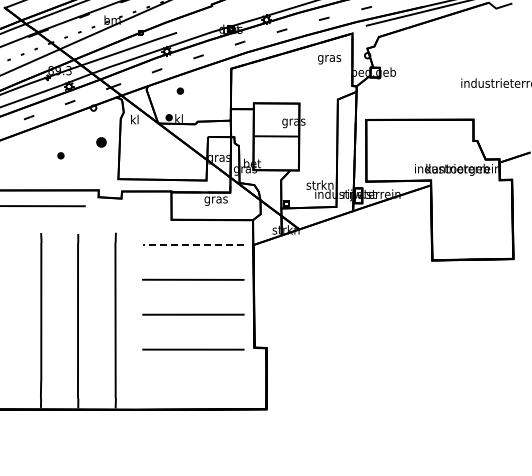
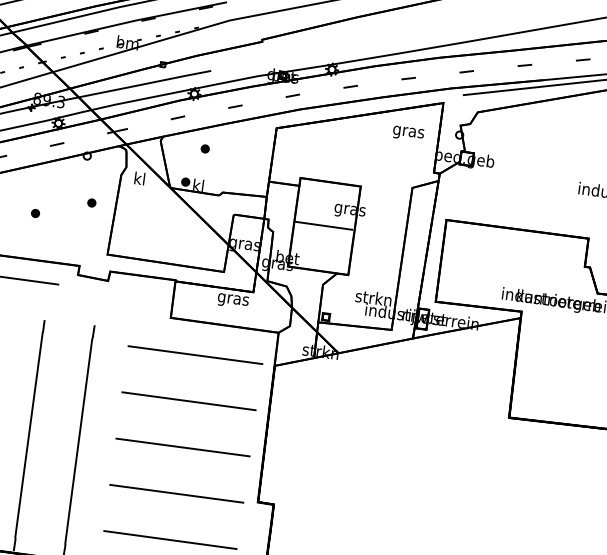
part: (101, 142) -> (91, 203), size x0.62
line: (193, 245) -> (195, 355), dashed -> solid
line: (193, 384) -> (170, 540), added

